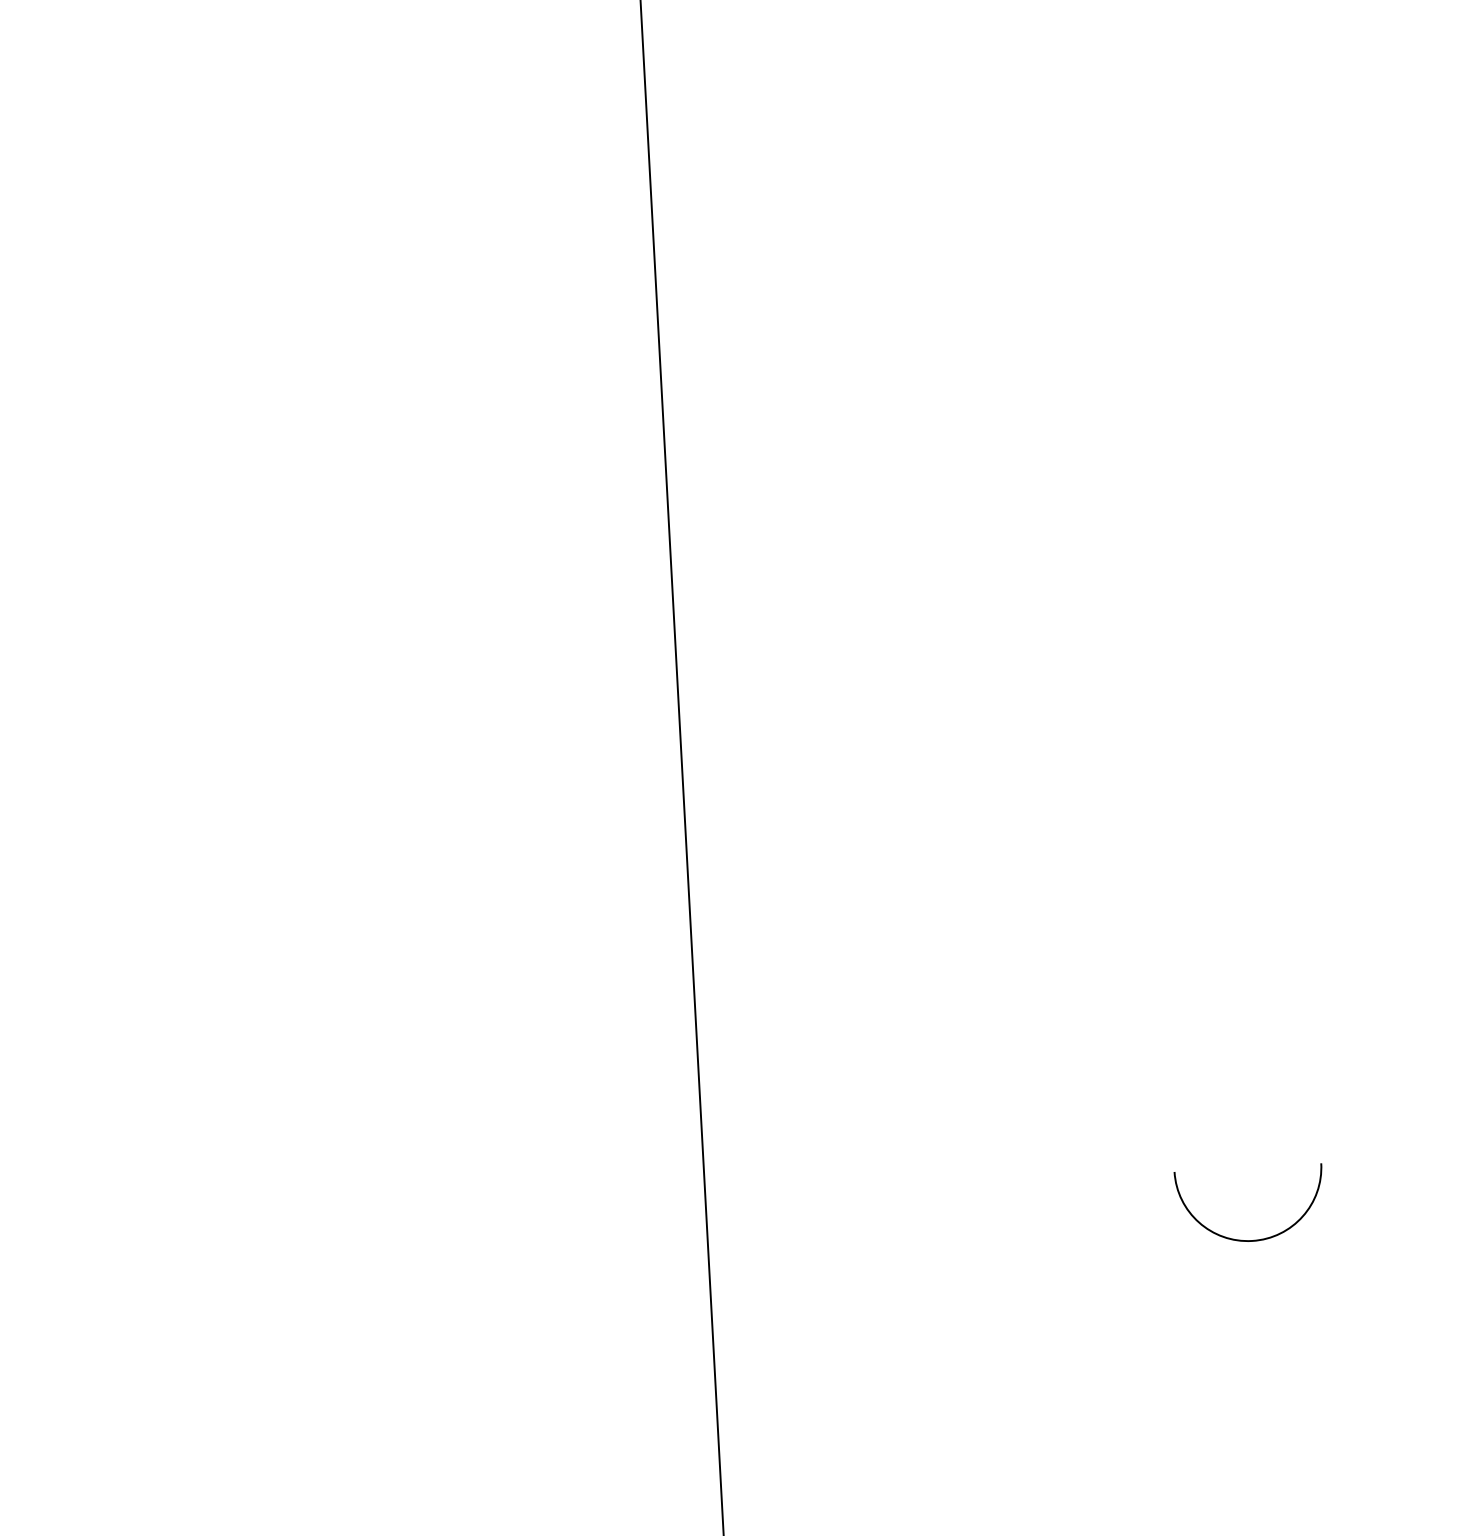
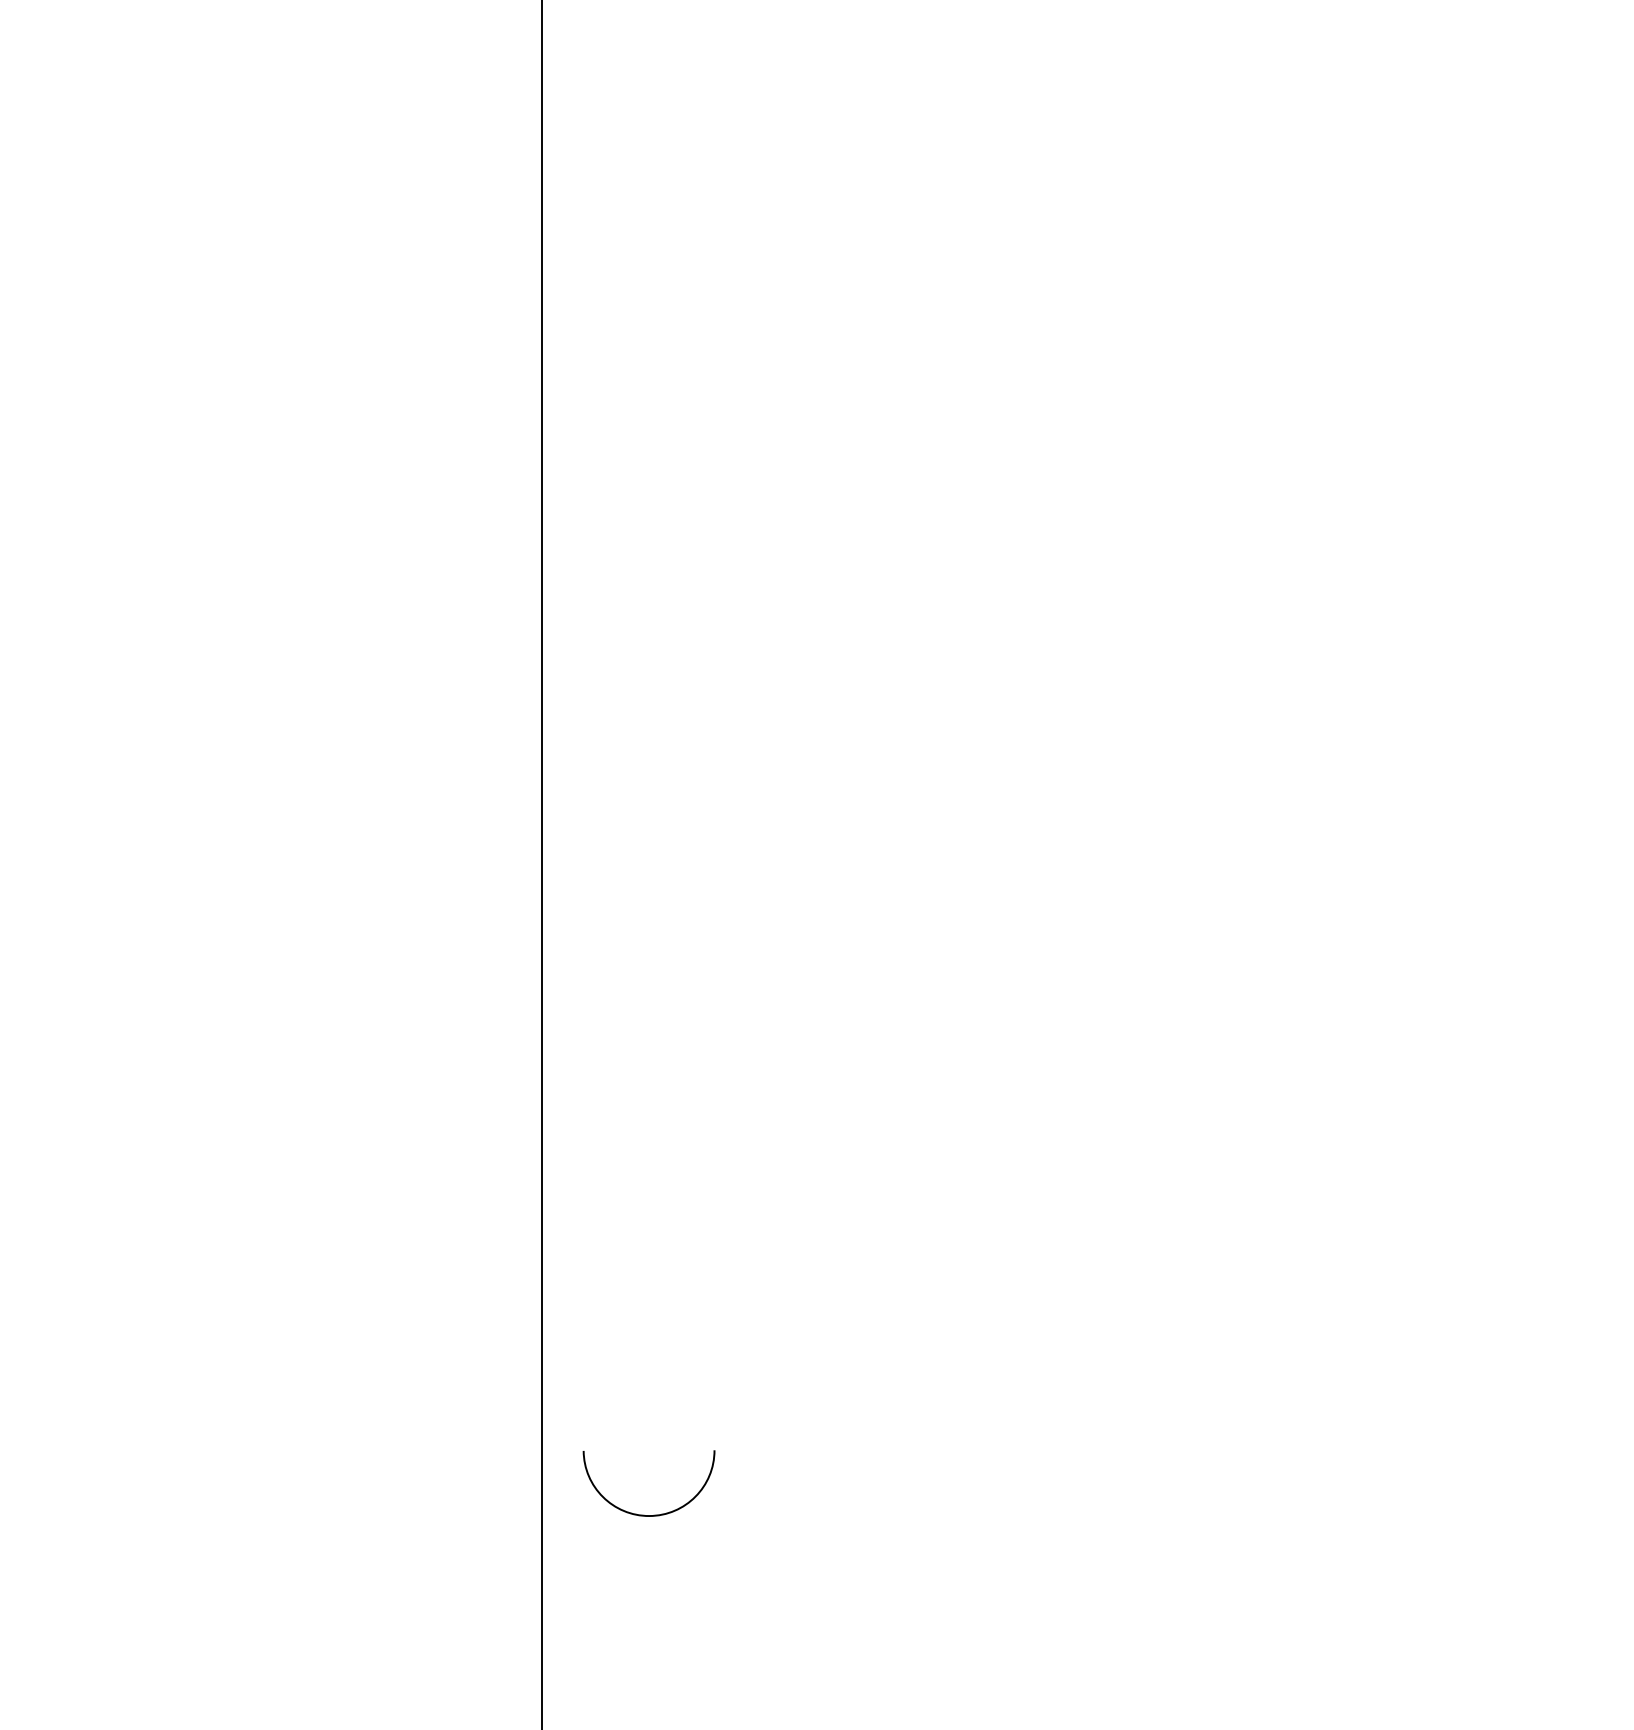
arc: (1246, 1239) -> (644, 1514), moved

